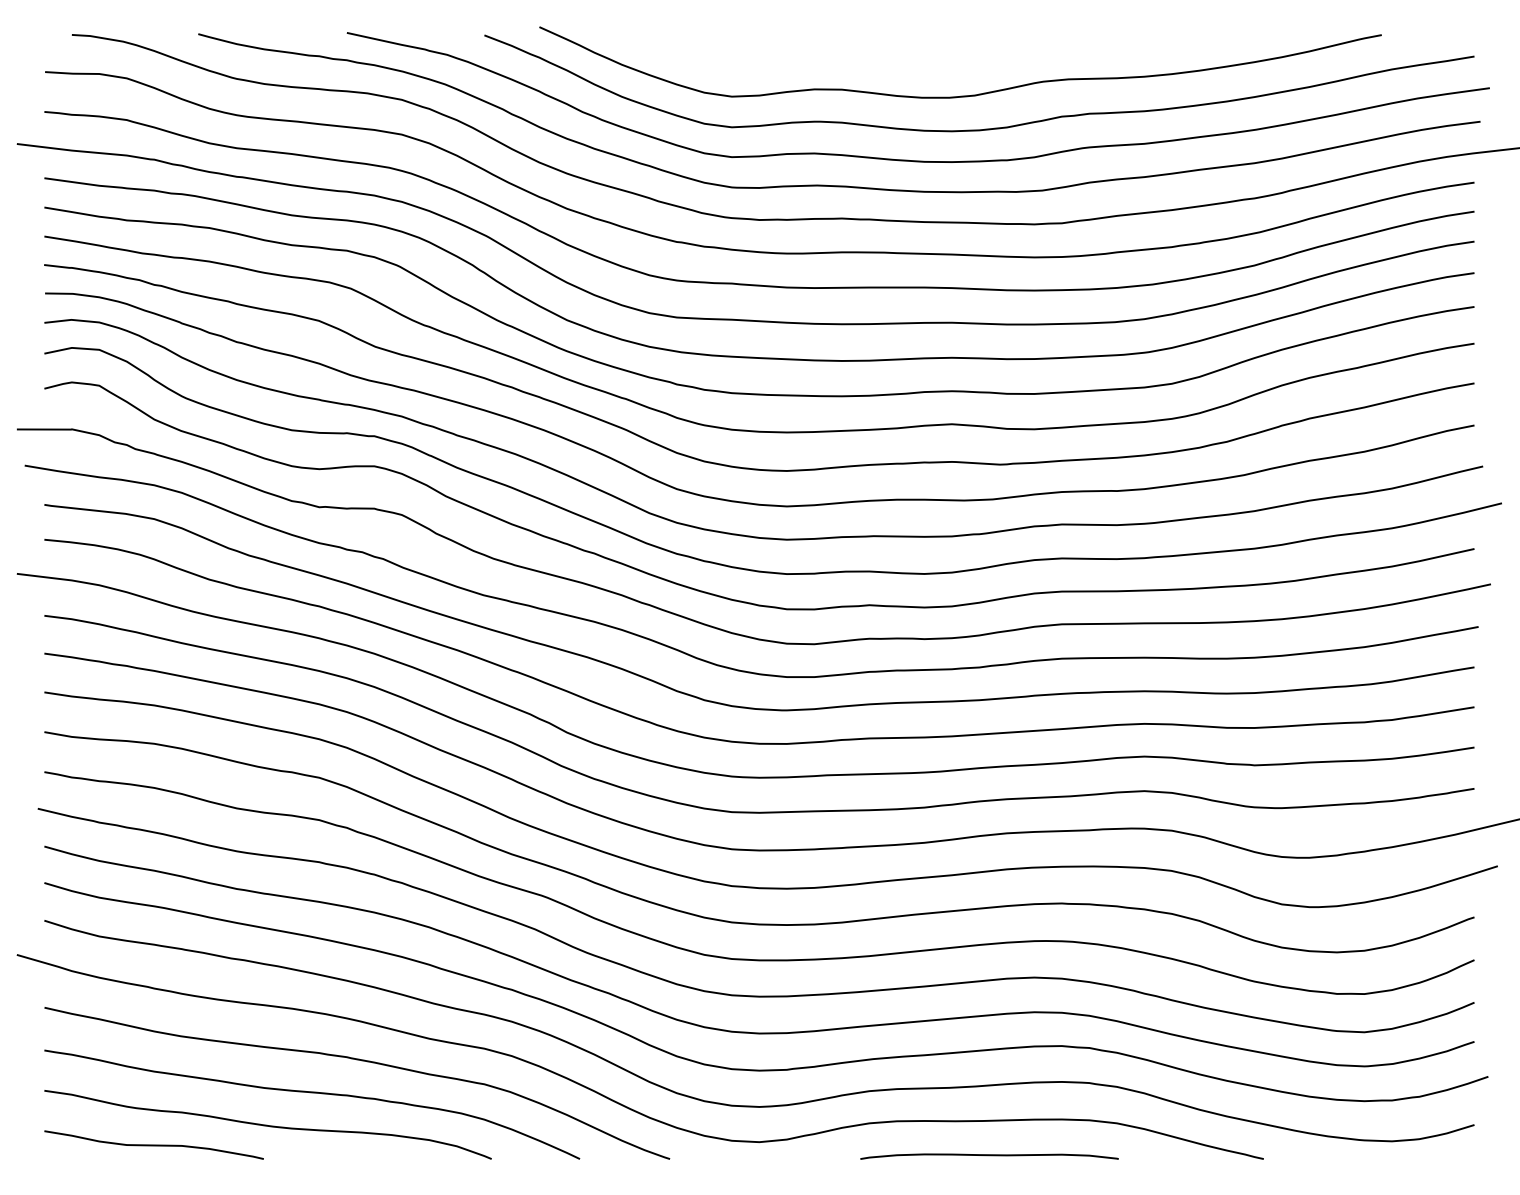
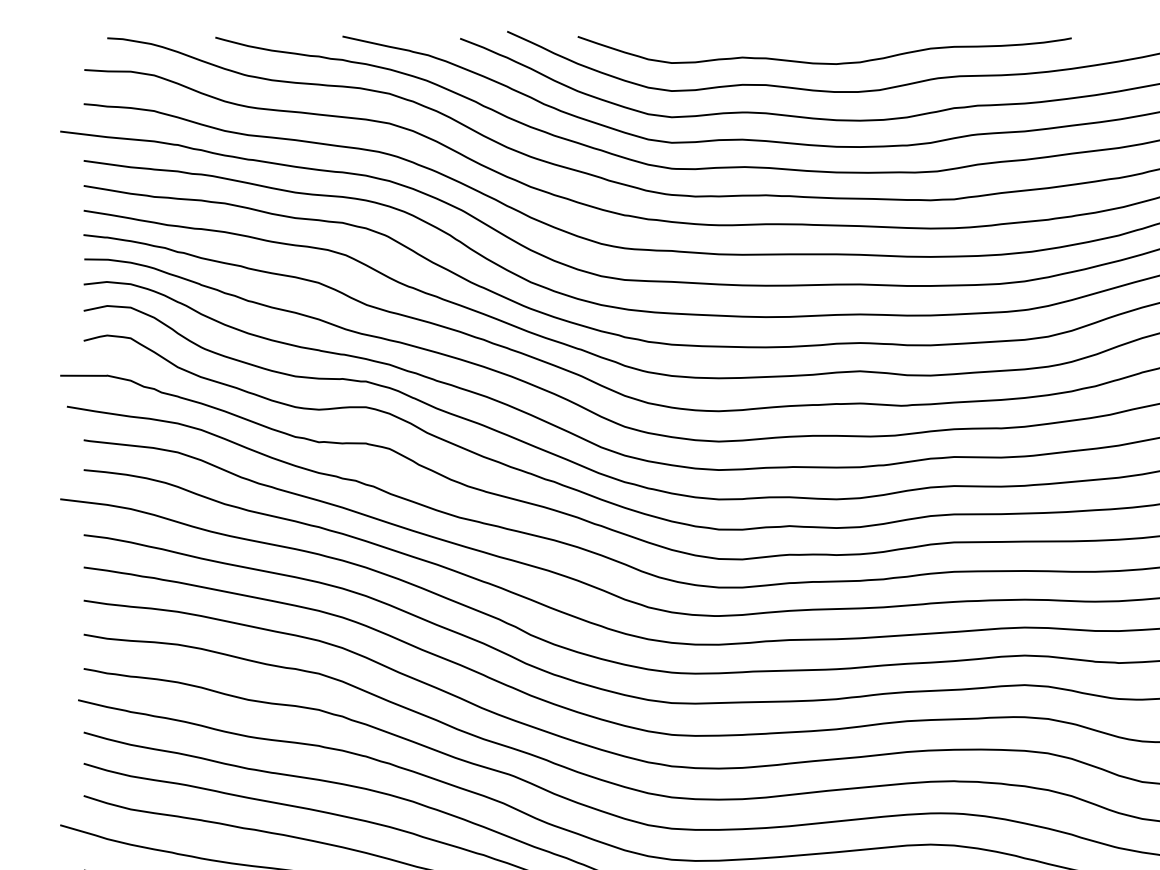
curve: (910, 63) -> (824, 62), added

